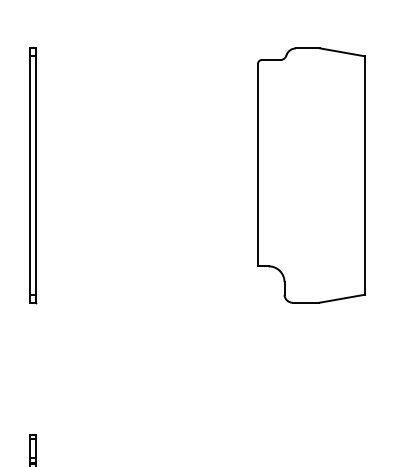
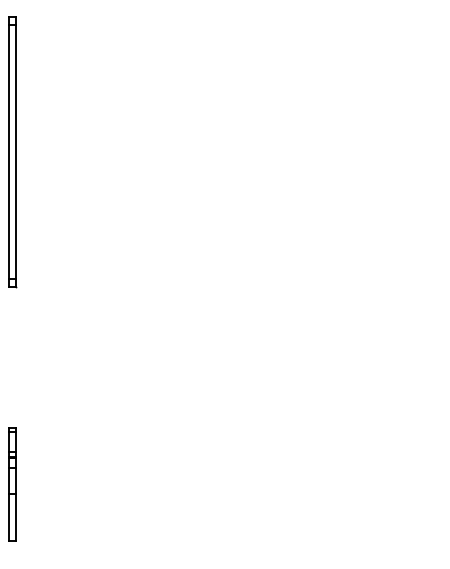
part: (310, 175) -> (307, 151), removed

